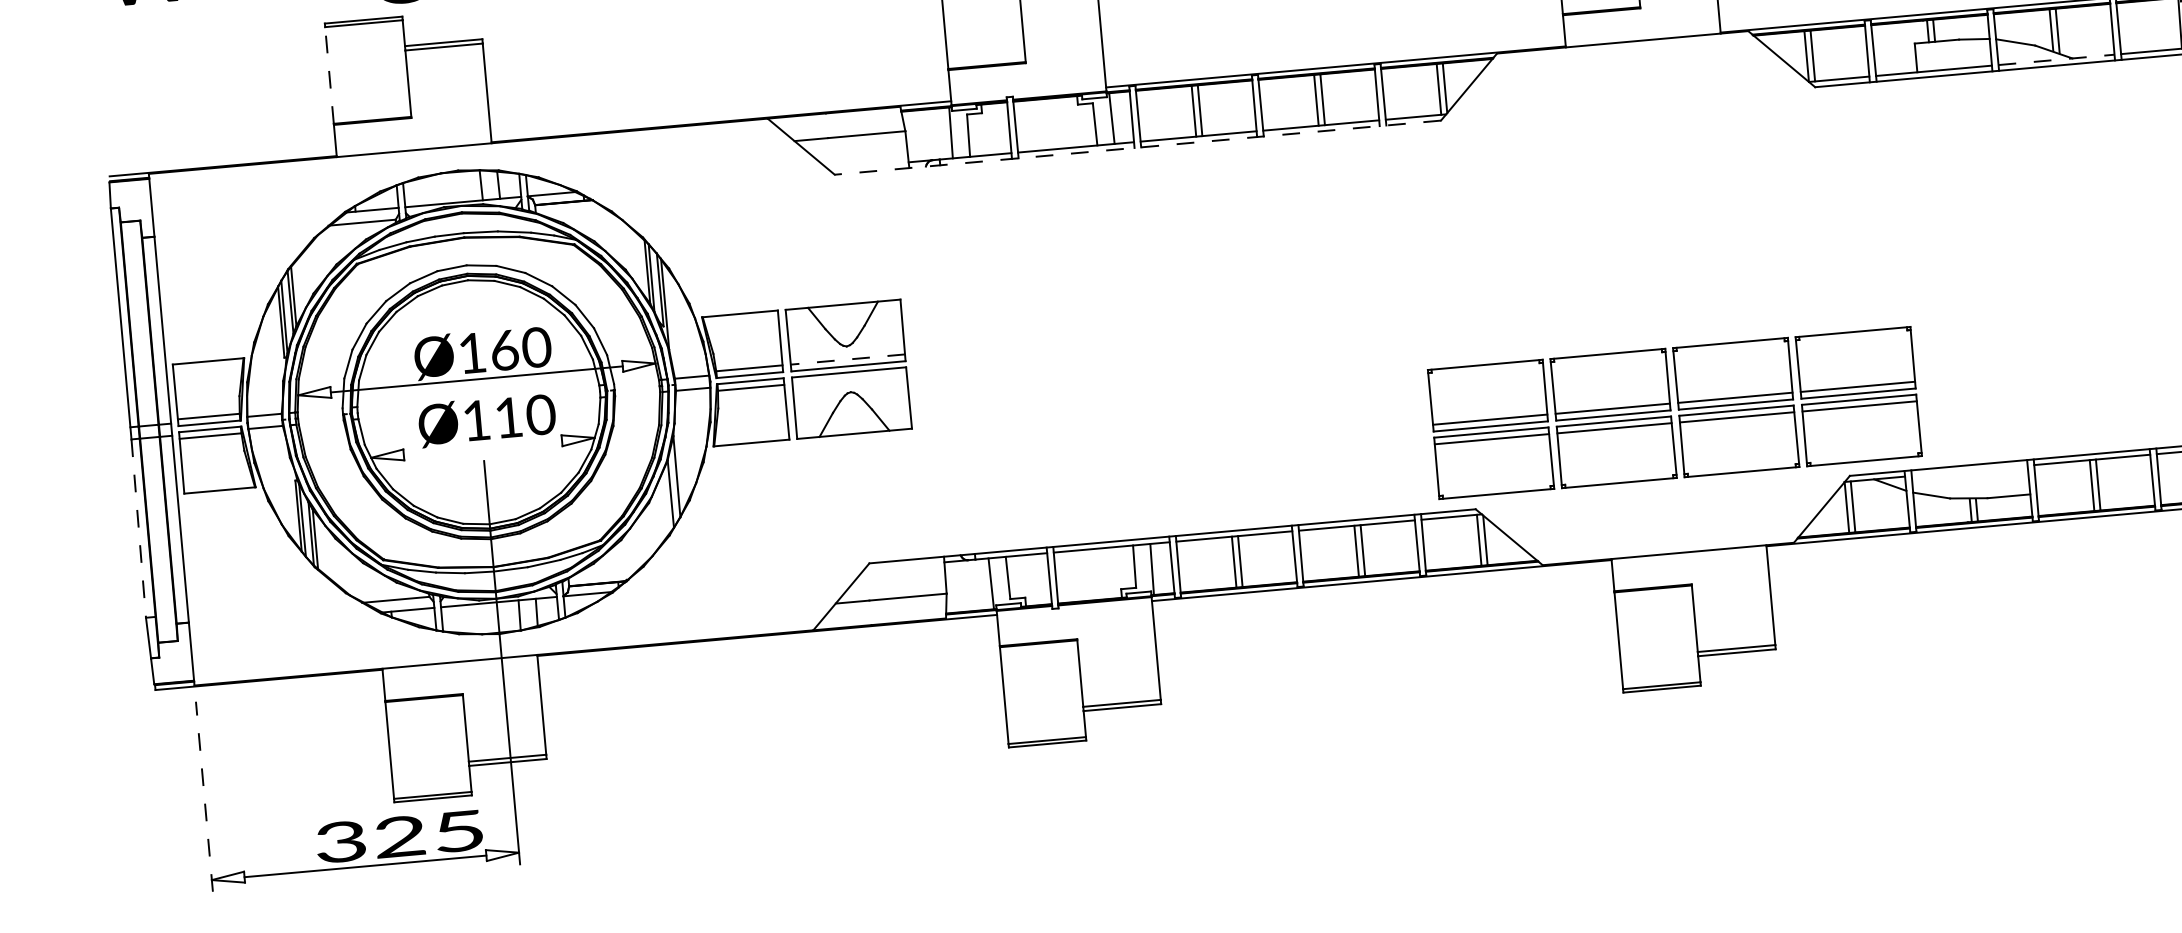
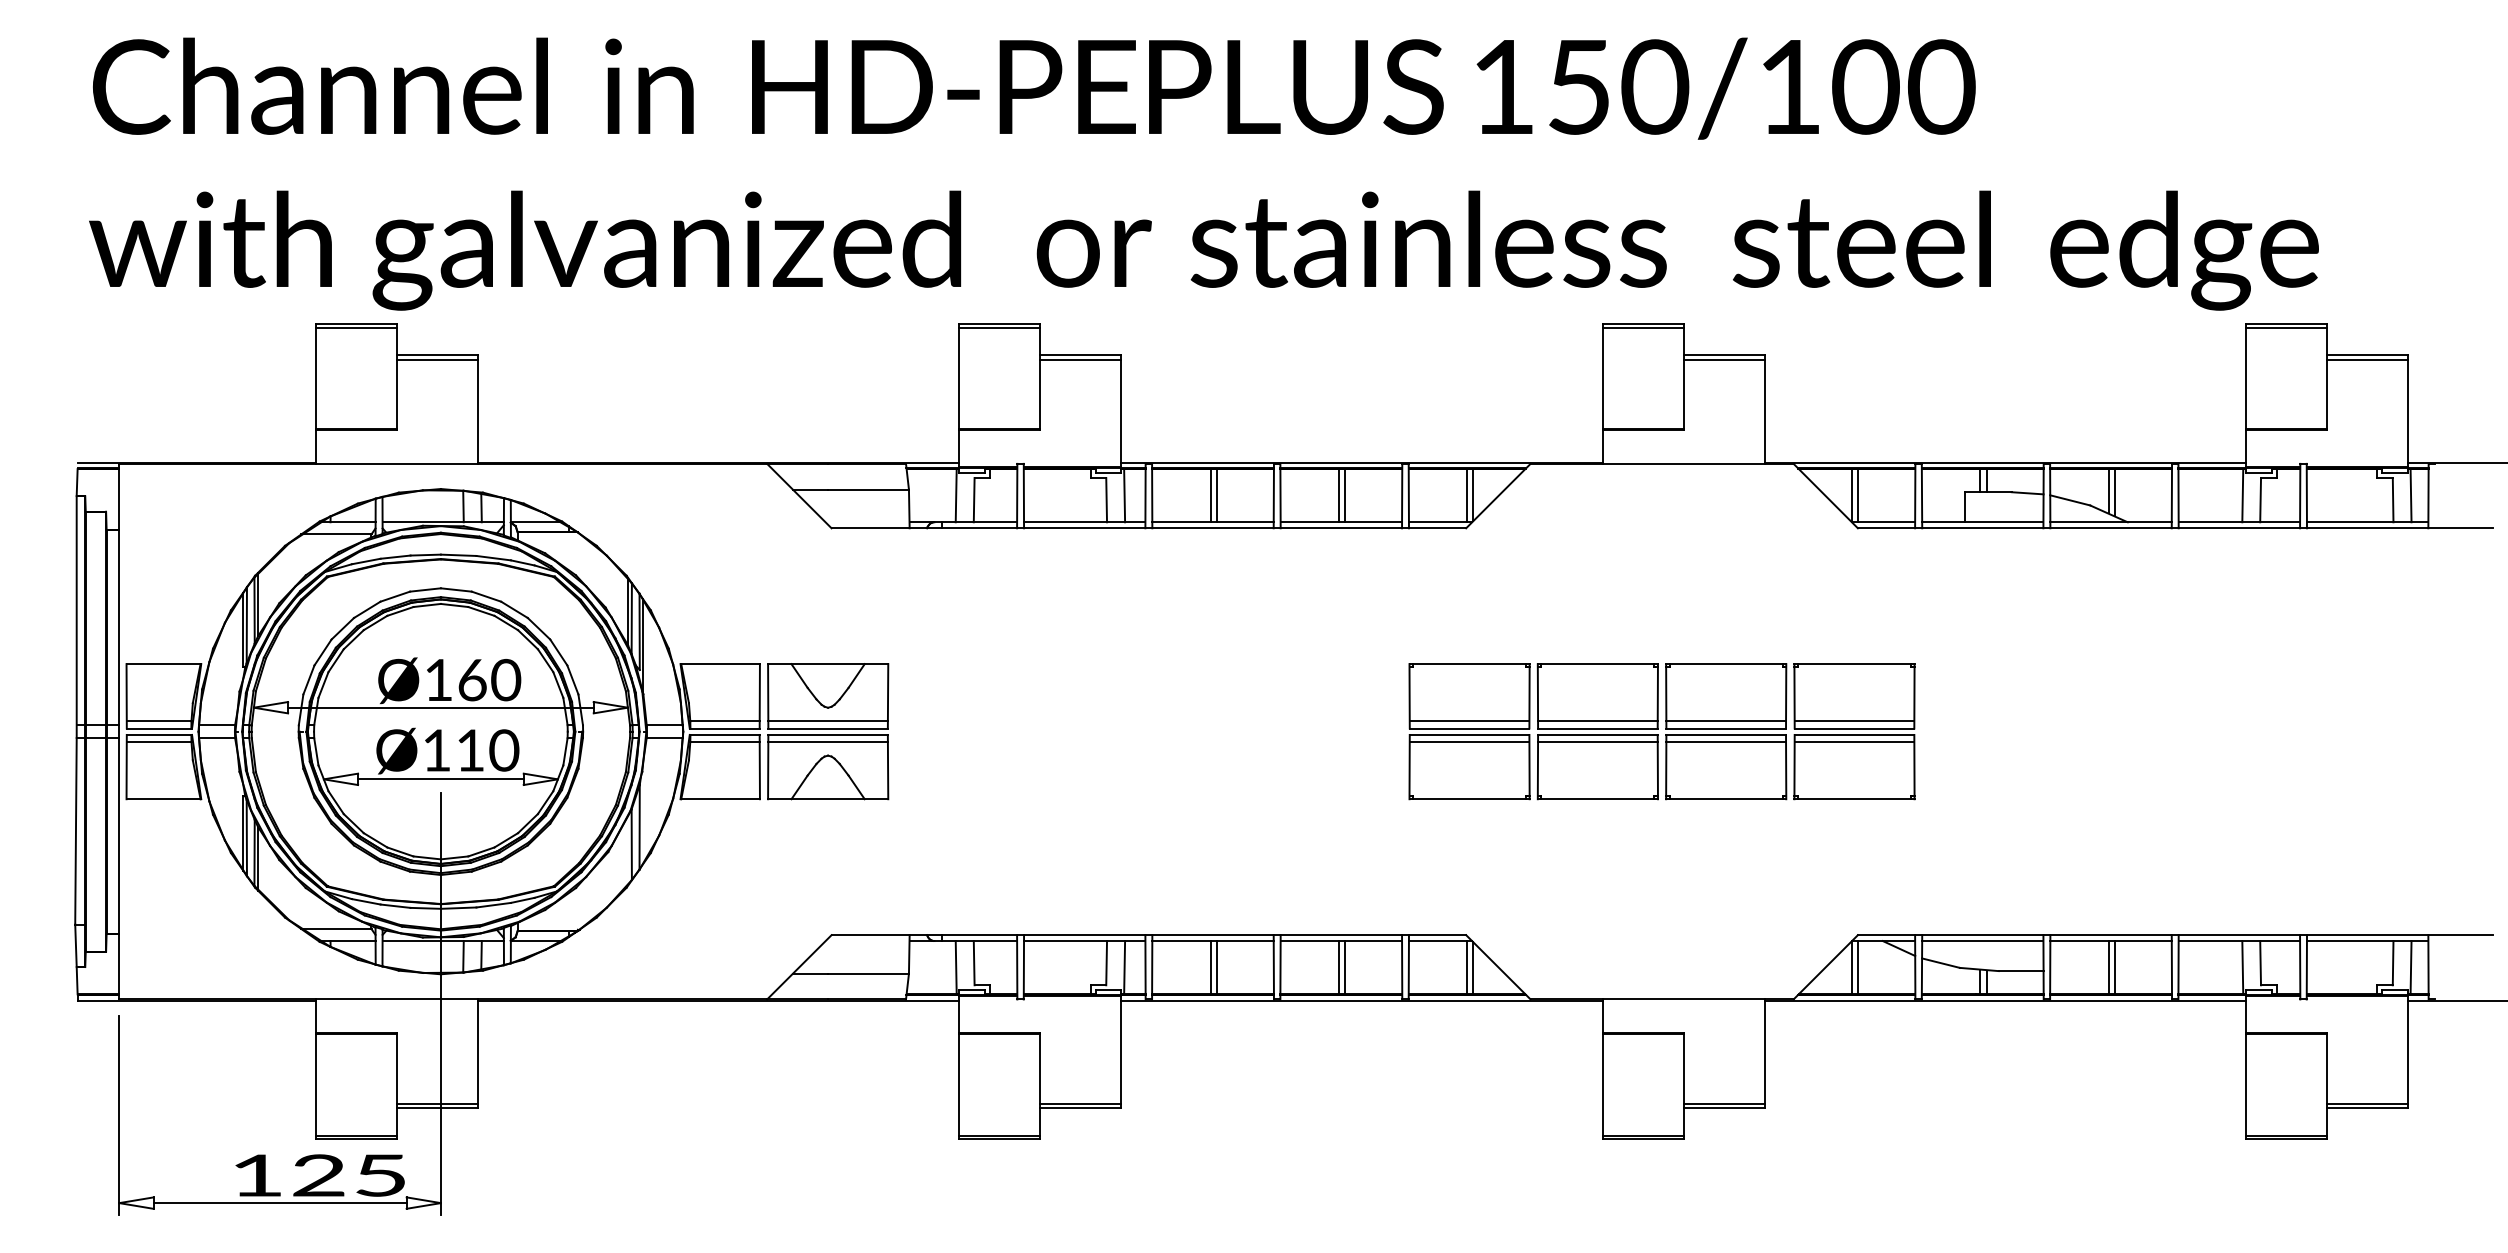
line: (2056, 60) -> (2111, 522), dashed -> solid
line: (329, 75) -> (316, 378), dashed -> solid
line: (1137, 147) -> (1148, 528), dashed -> solid
line: (848, 359) -> (828, 721), dashed -> solid
line: (849, 378) -> (827, 741), added
part: (1674, 412) -> (1661, 731), moved
line: (482, 448) -> (440, 779), added
line: (1969, 471) -> (1982, 941), added
line: (138, 528) -> (75, 831), dashed -> solid
line: (204, 796) -> (119, 1115), dashed -> solid
text: (340, 842) -> (256, 1175), 325 -> 125

